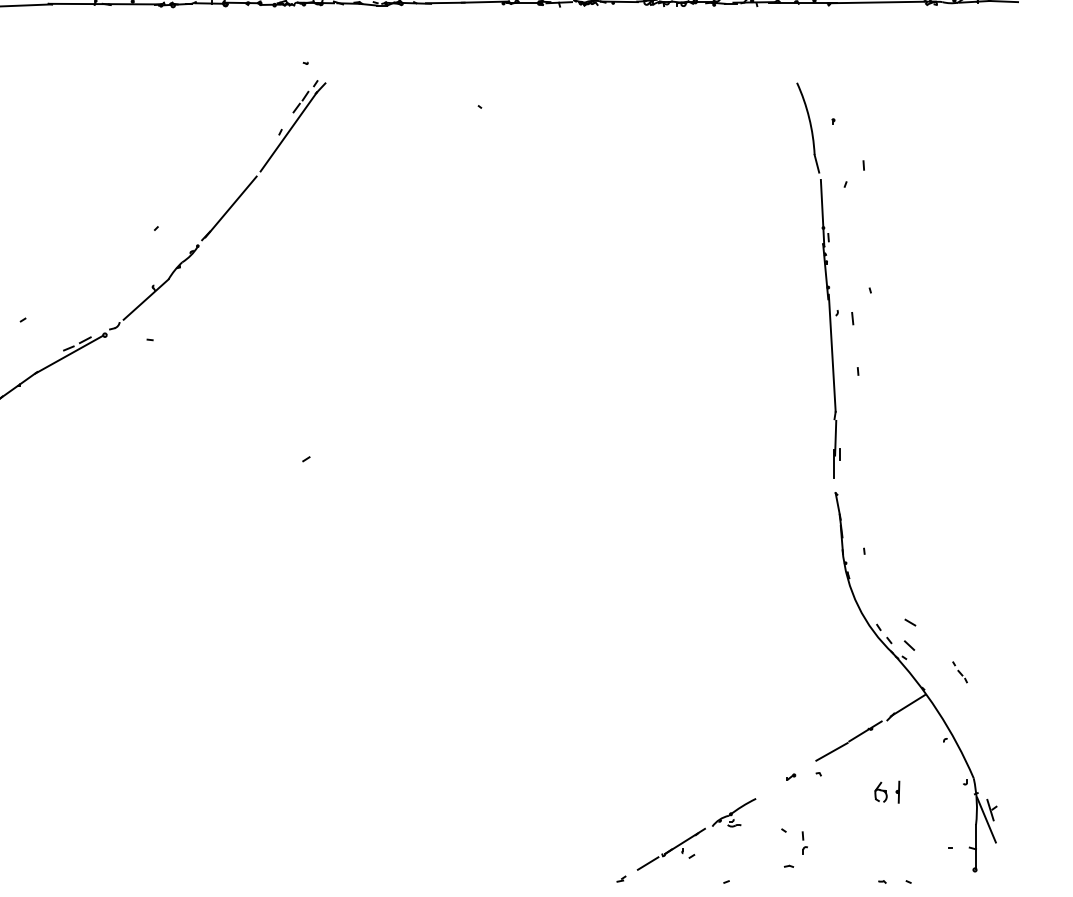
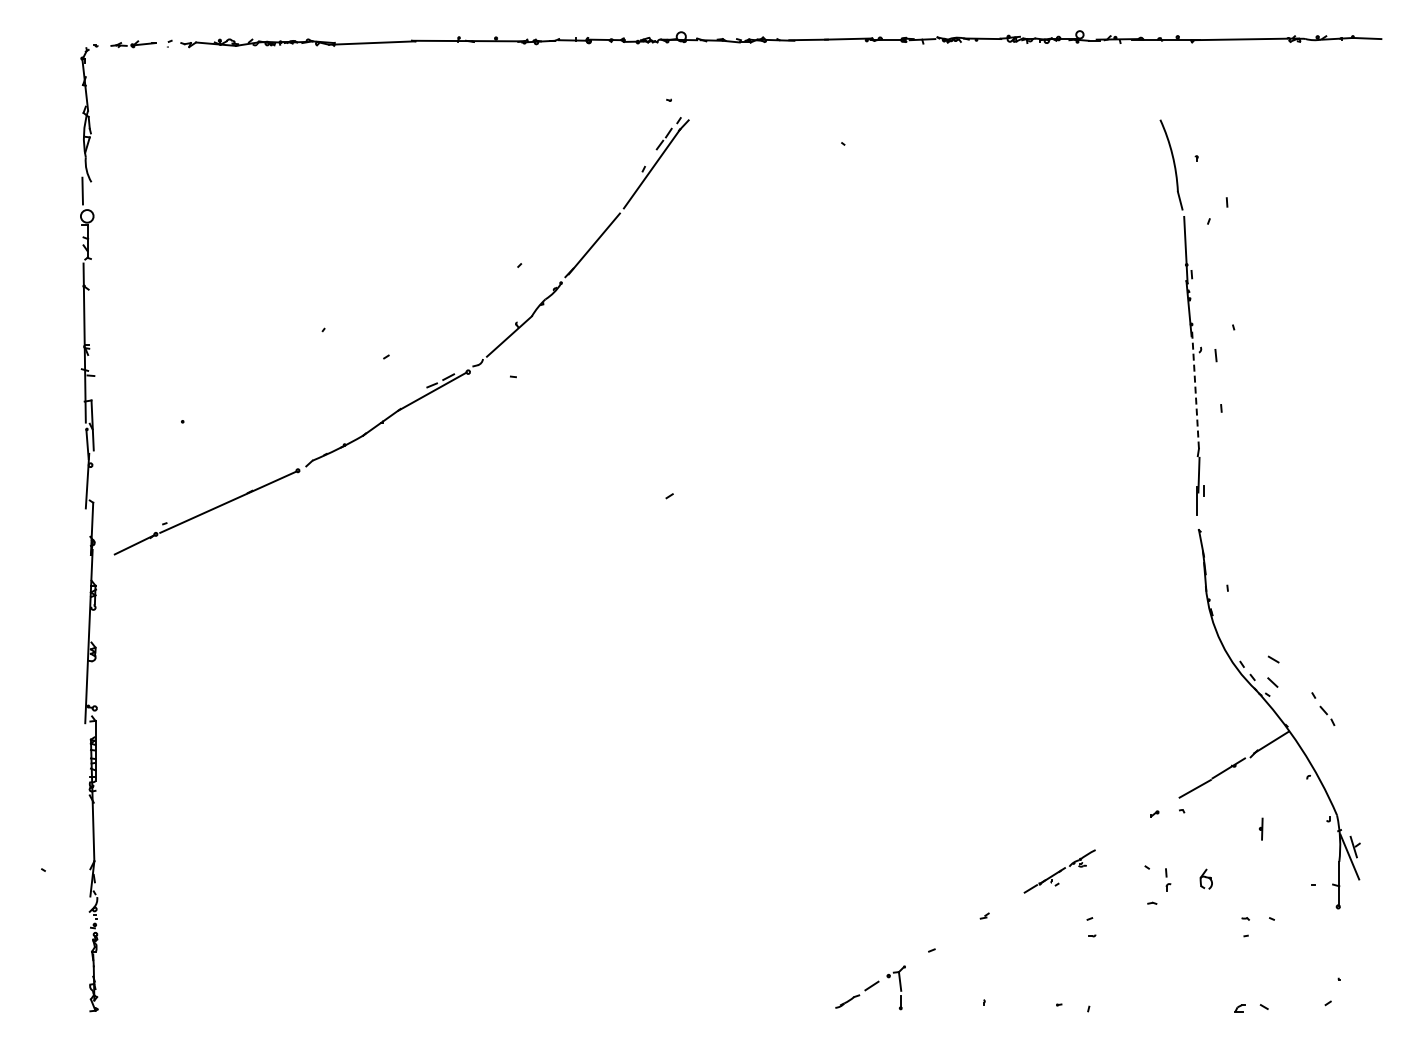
line: (832, 353) -> (1195, 390), solid -> dashed
part: (960, 672) -> (1323, 709), size x1.6
part: (880, 791) -> (1205, 878), moved
part: (696, 834) -> (1059, 871), size x0.6

